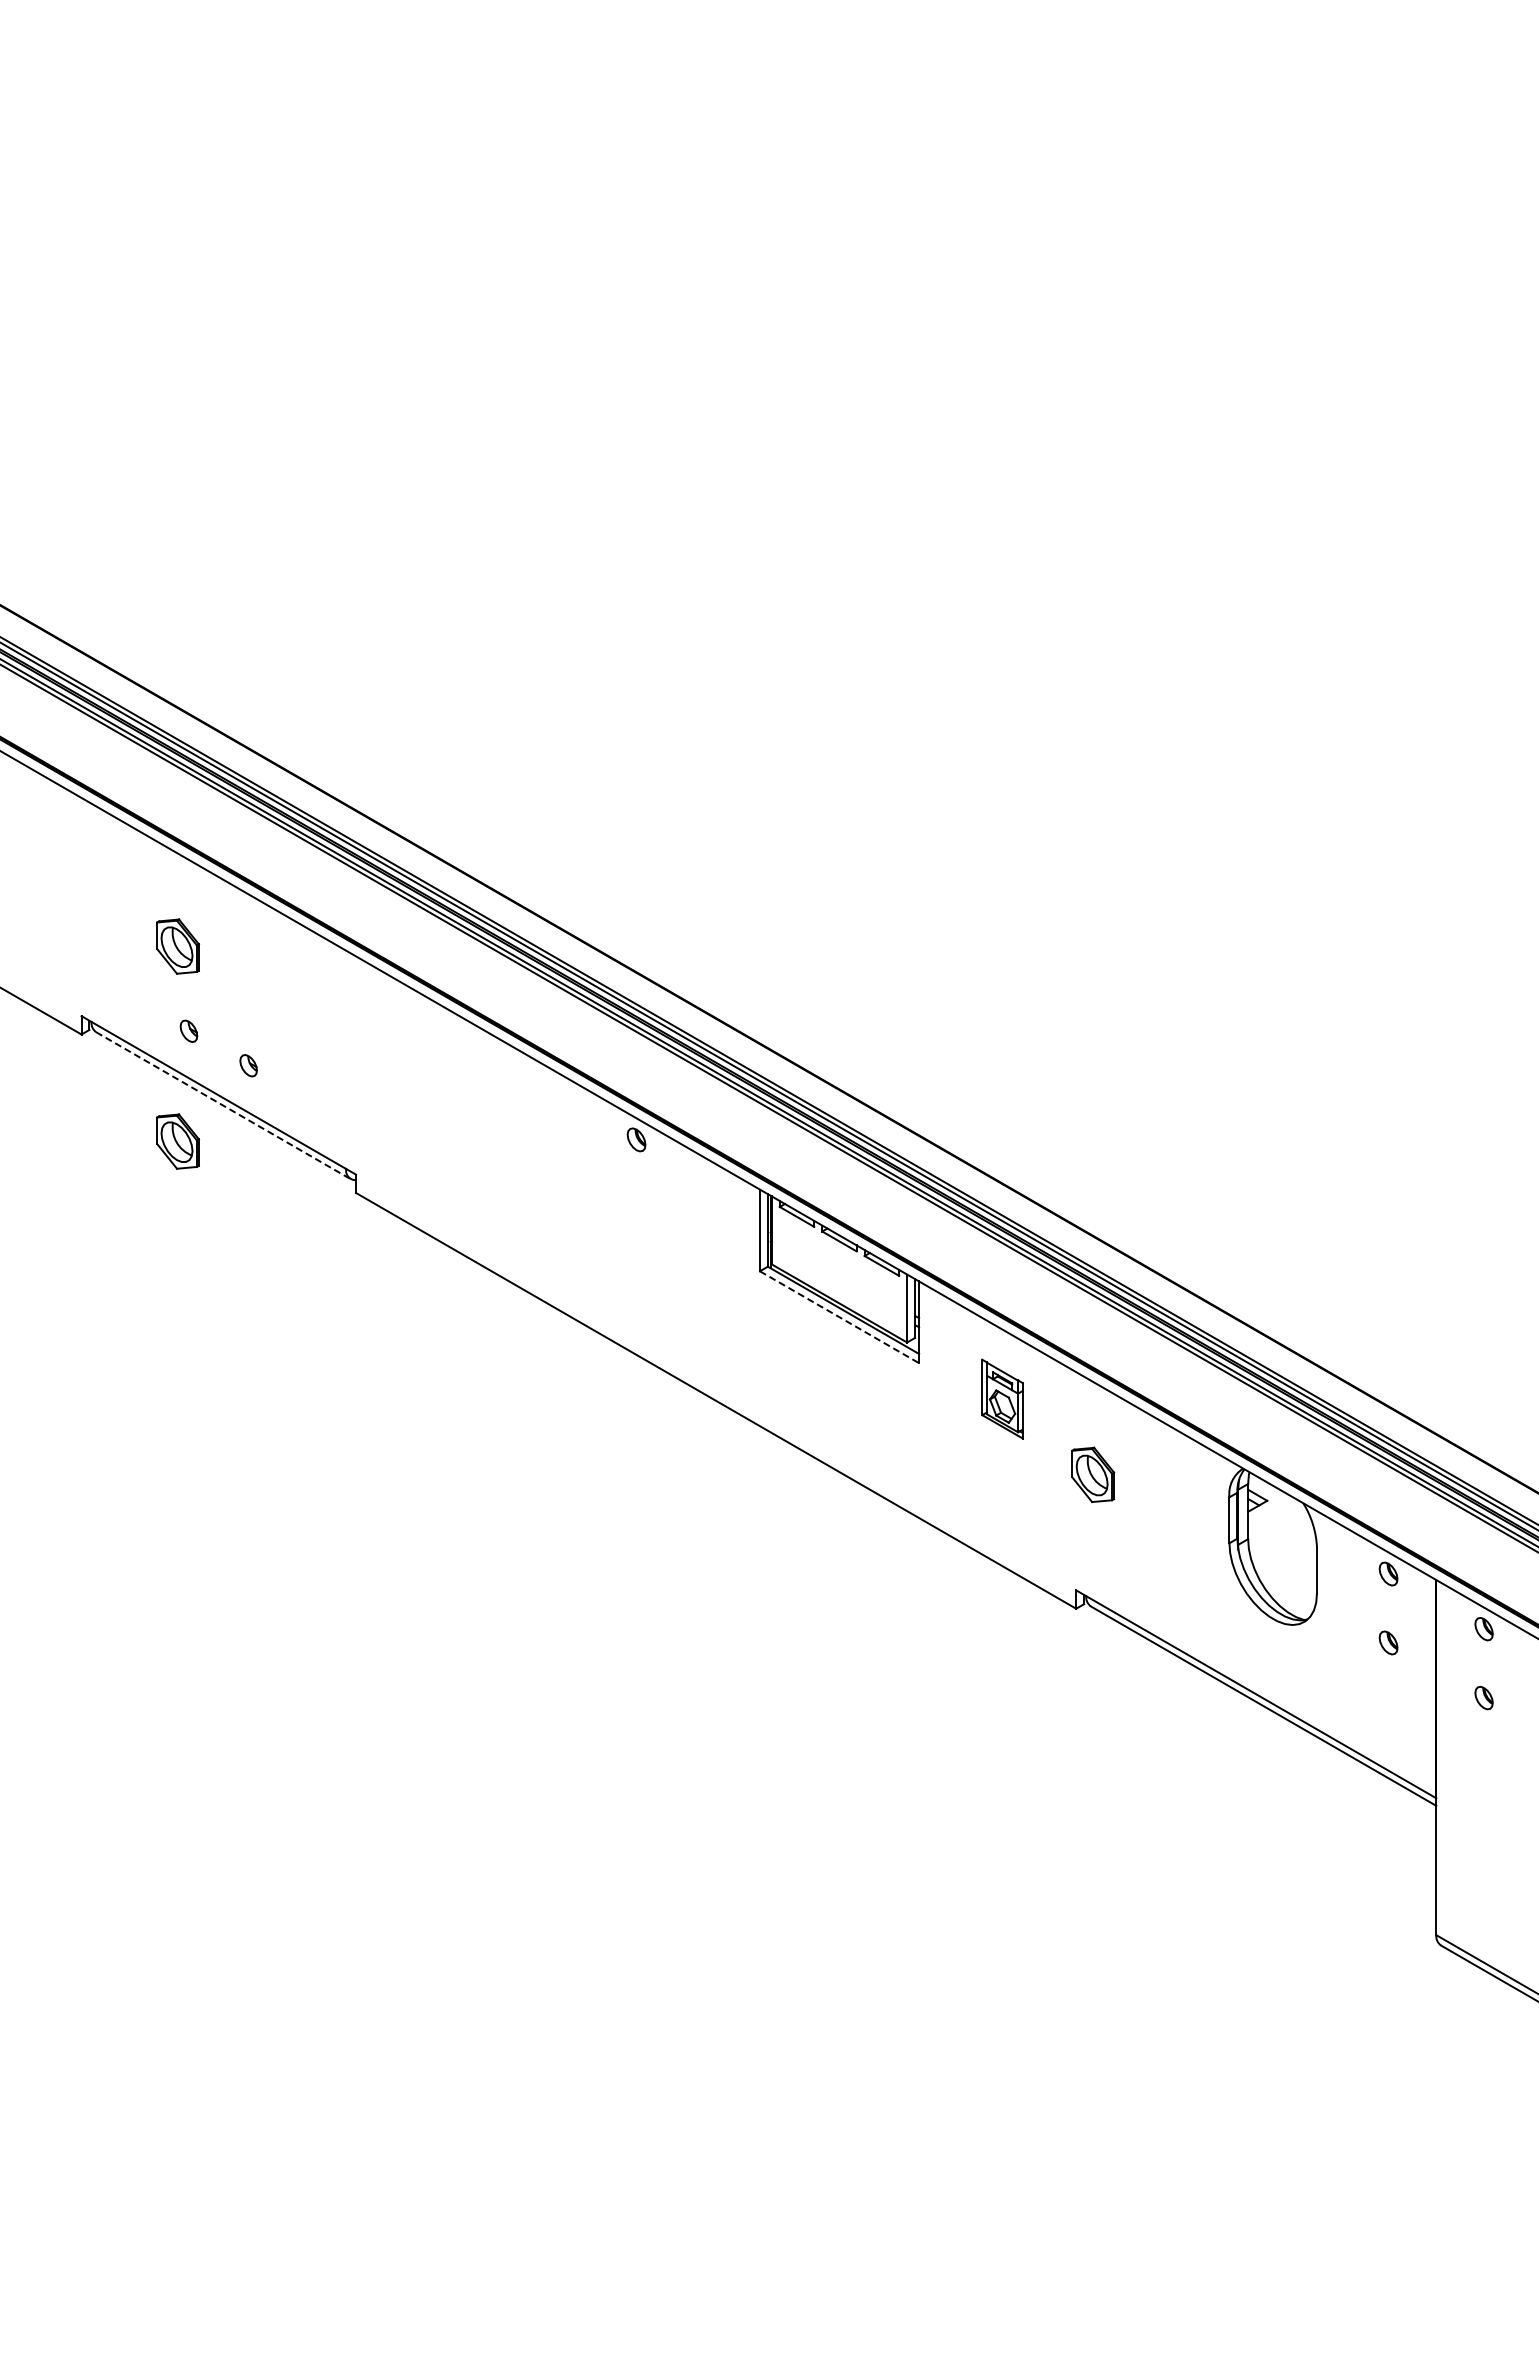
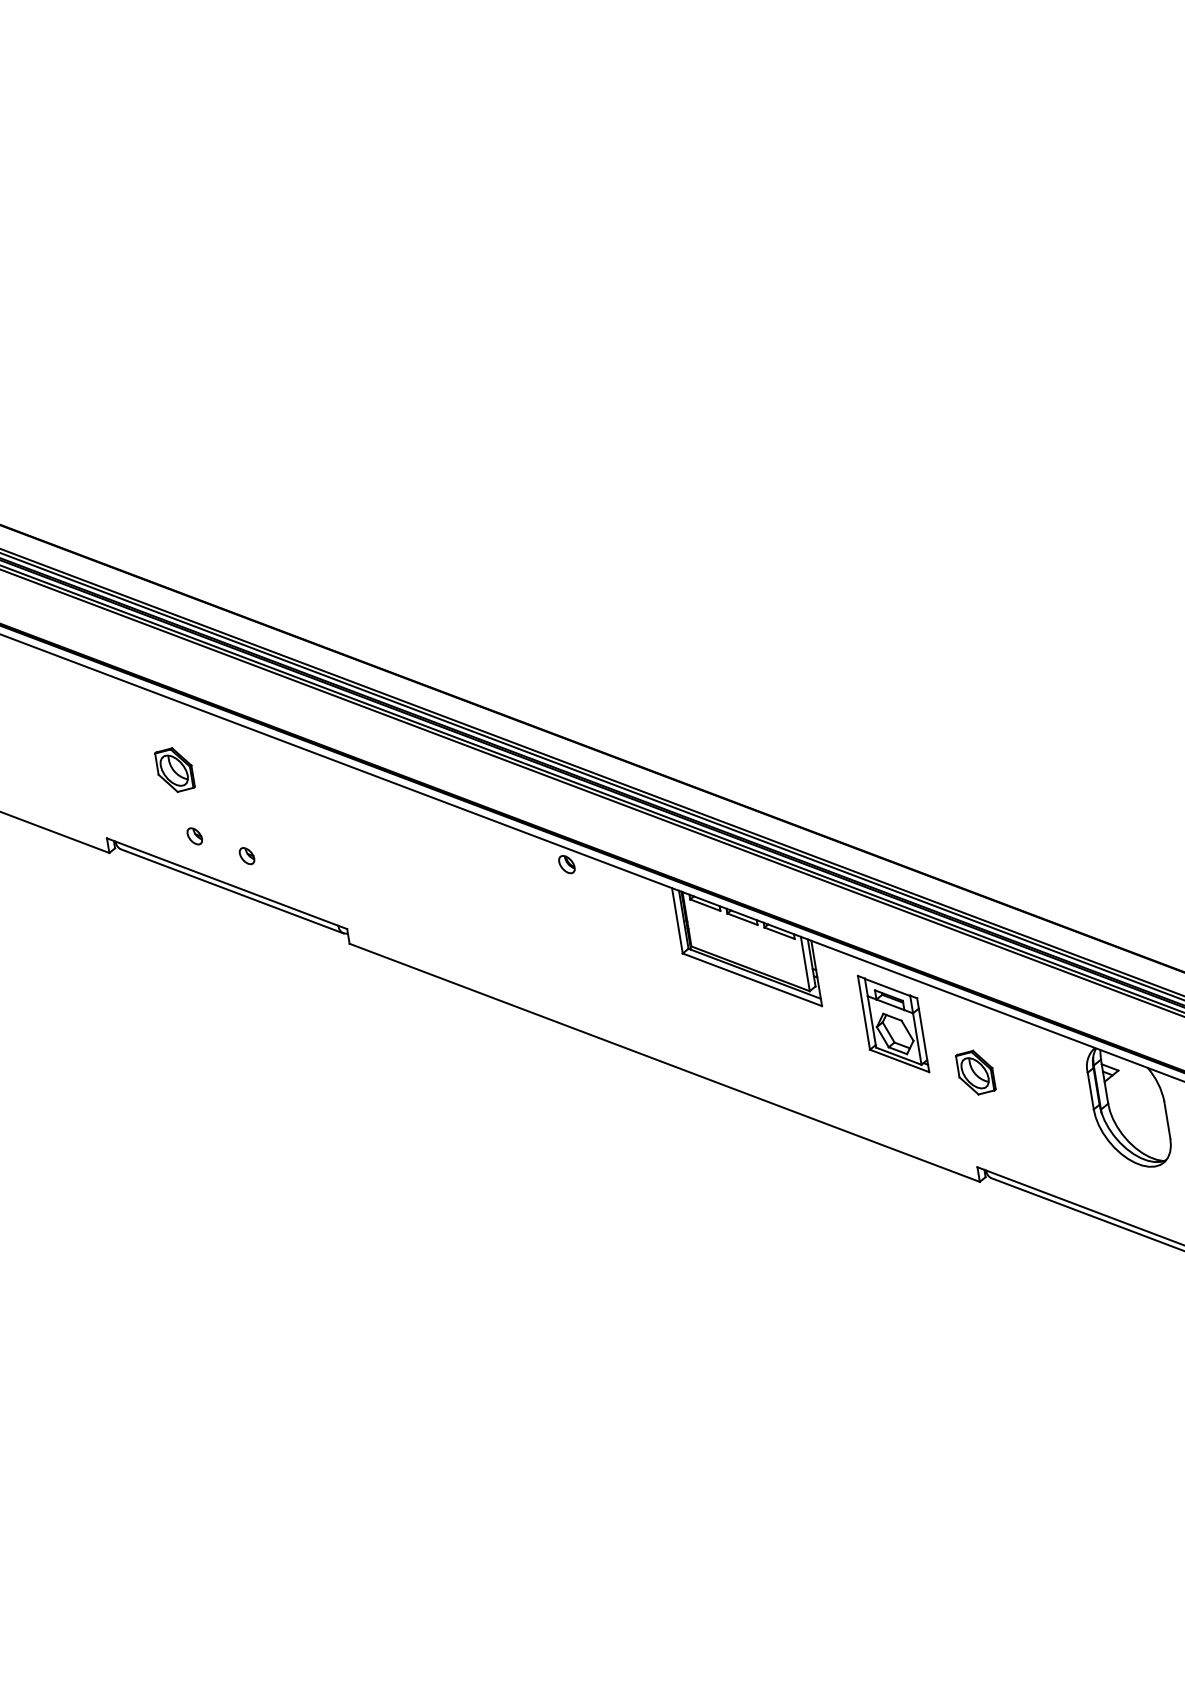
line: (223, 1105) -> (232, 891), dashed -> solid
part: (177, 1141) -> (200, 925), removed
line: (839, 1317) -> (752, 980), dashed -> solid
part: (1002, 1398) -> (893, 1023), size x1.67

